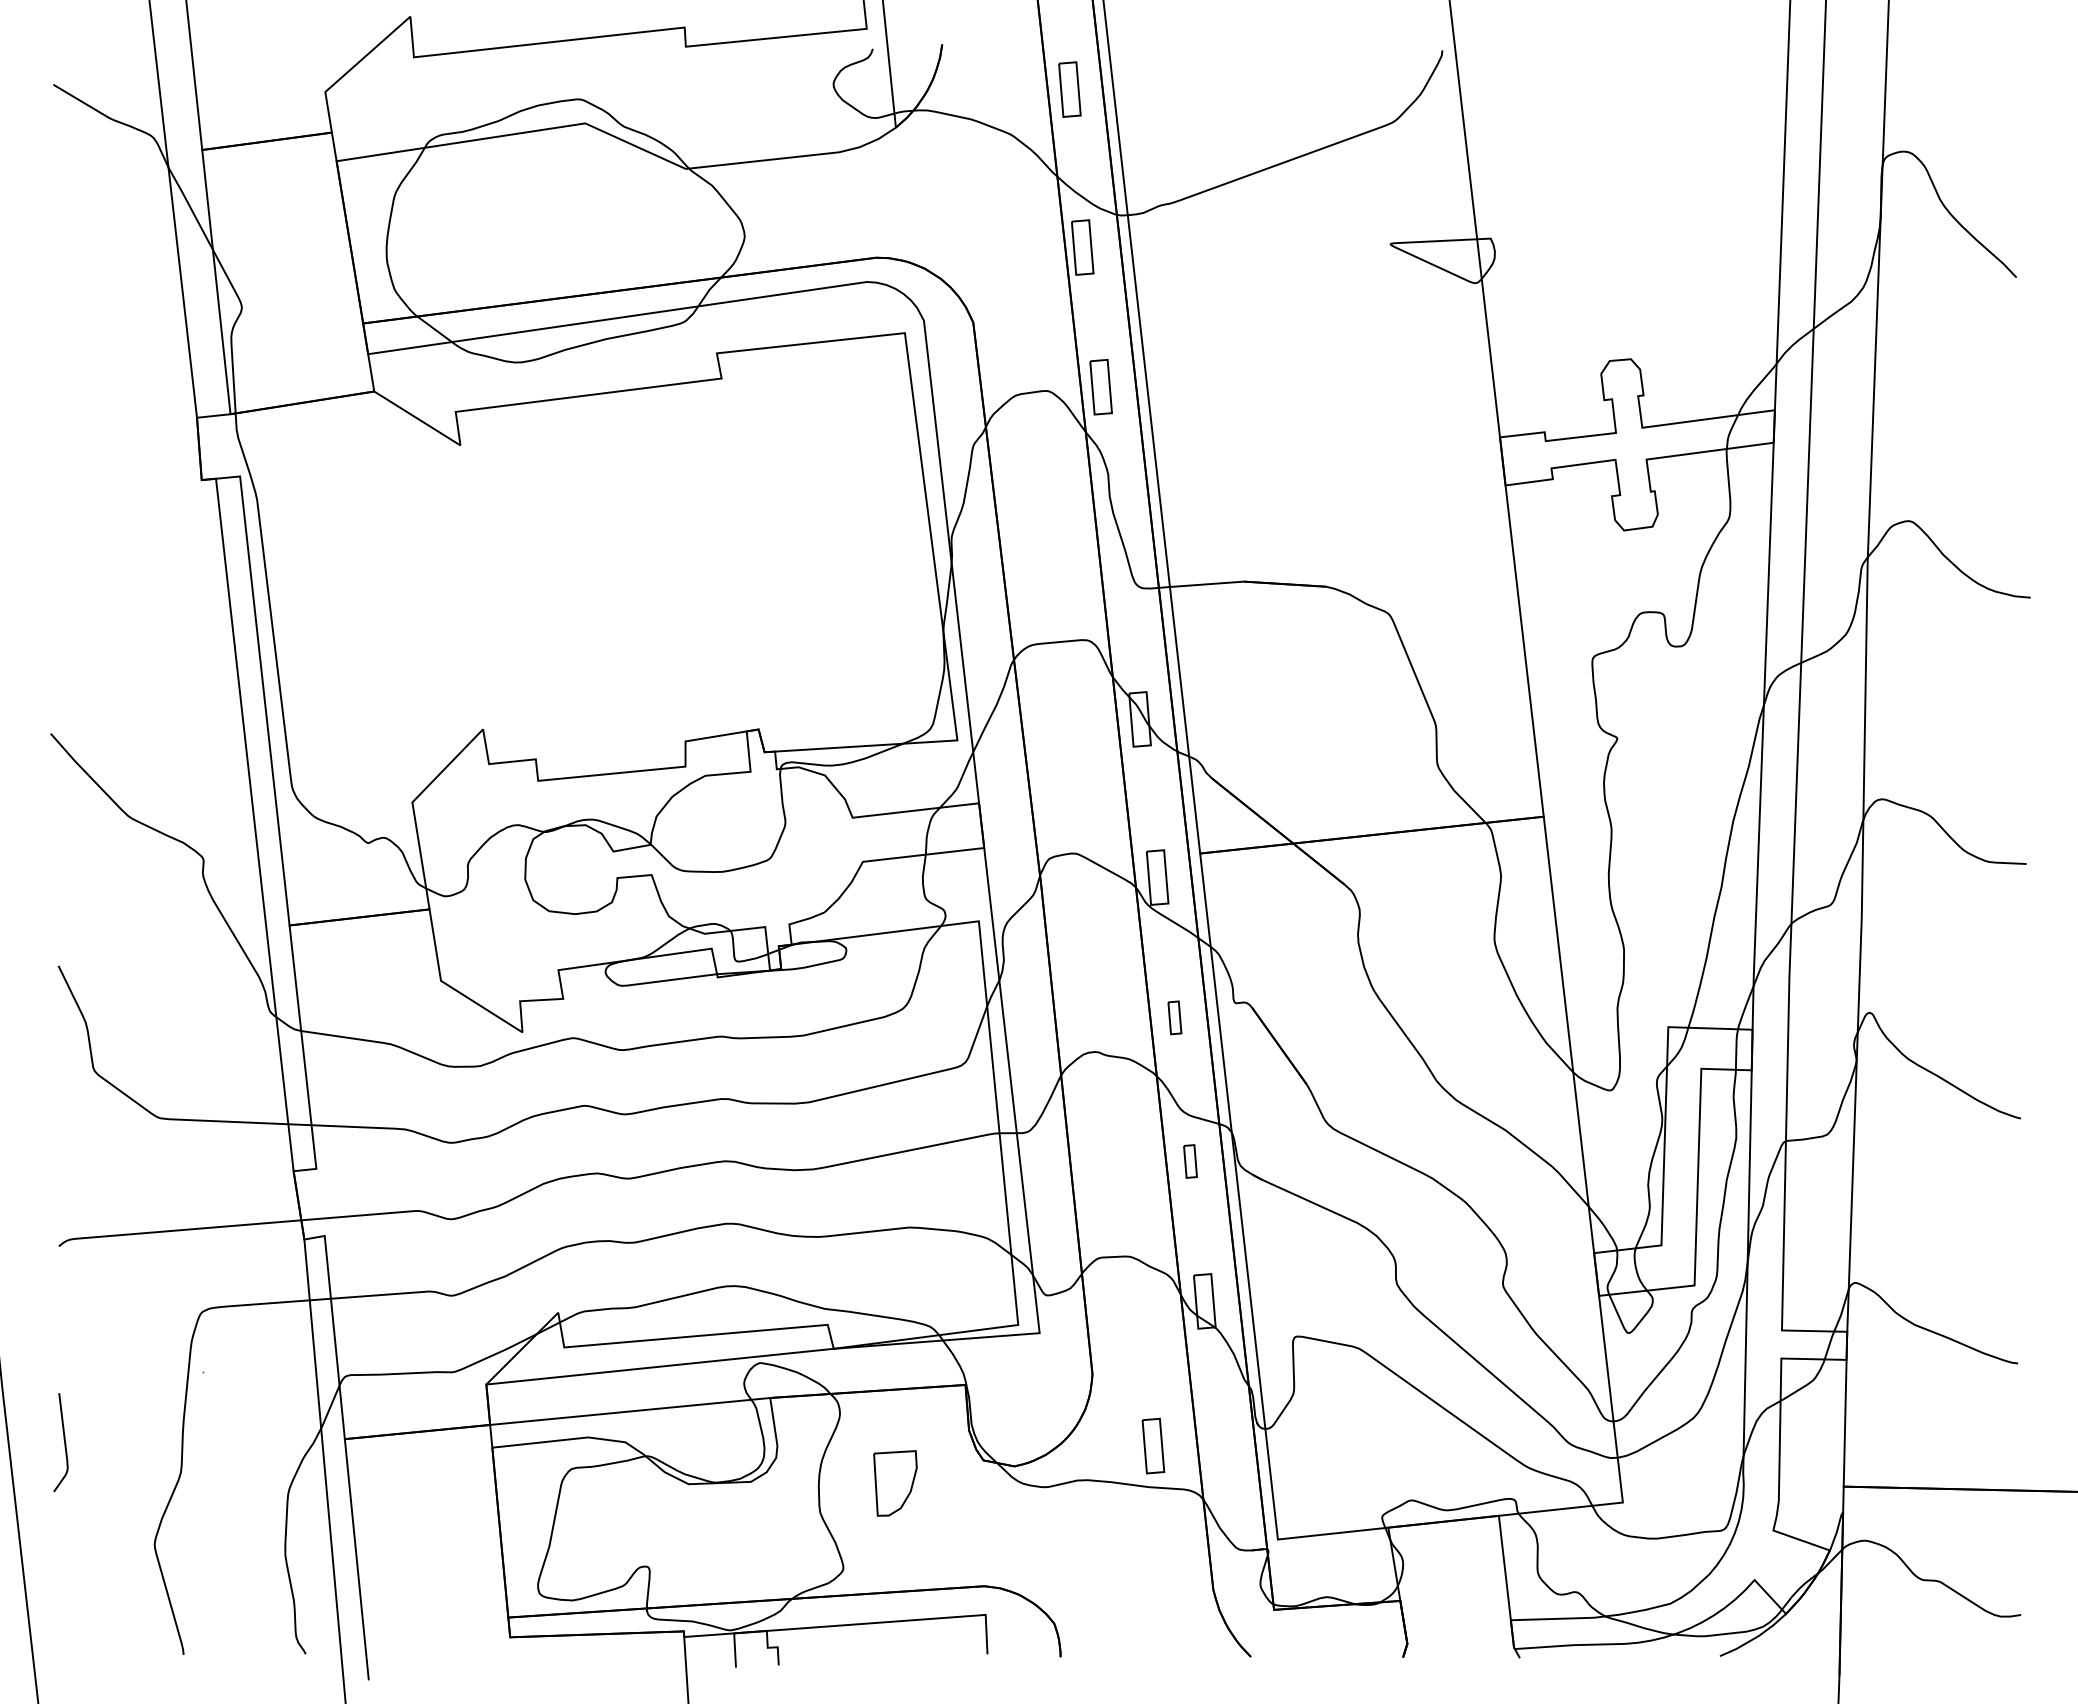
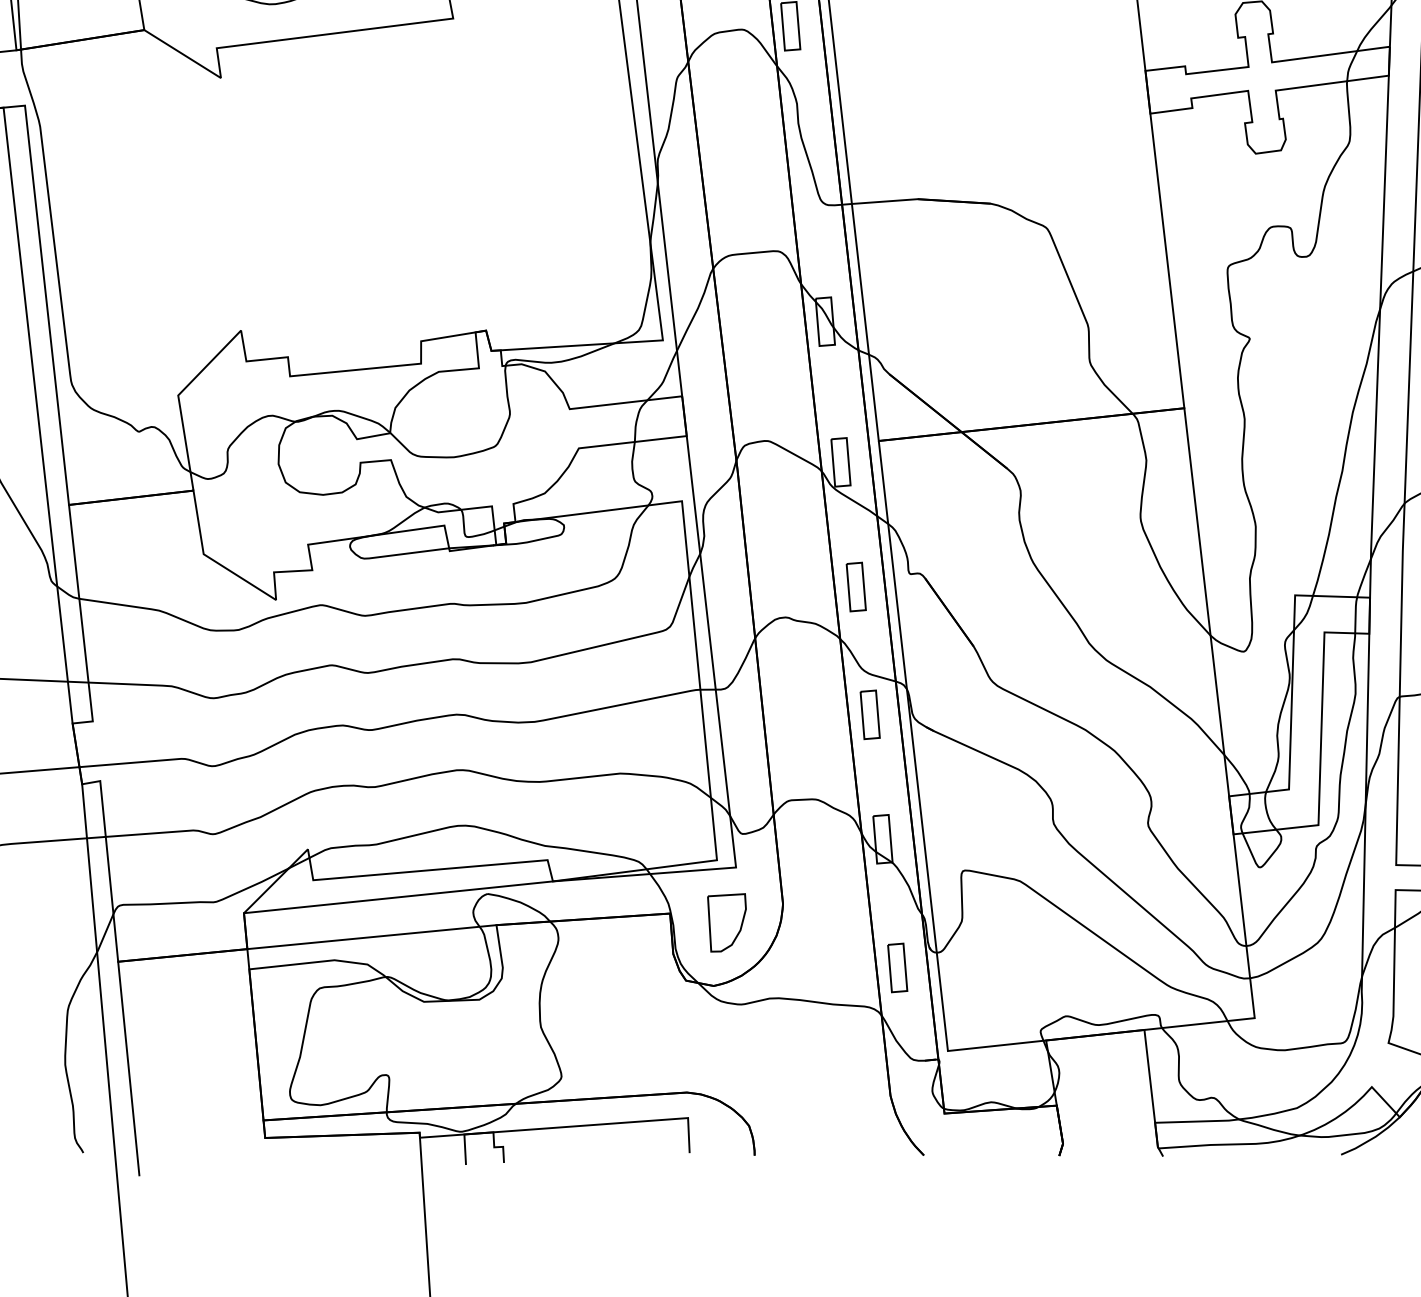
part: (1174, 1017) -> (855, 586), size x1.67
part: (1190, 1161) -> (870, 714), size x1.67
part: (1153, 1445) -> (897, 967), moved
part: (895, 1483) -> (727, 922), moved

